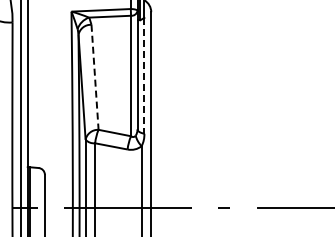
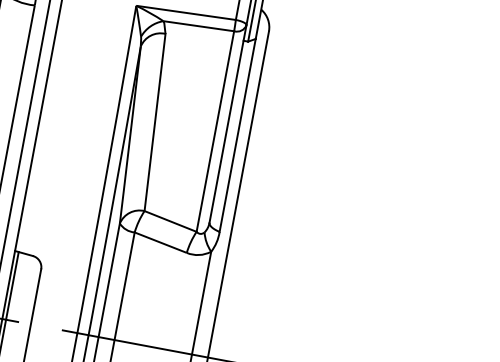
line: (144, 75) -> (237, 134), dashed -> solid
line: (95, 77) -> (155, 122), dashed -> solid

